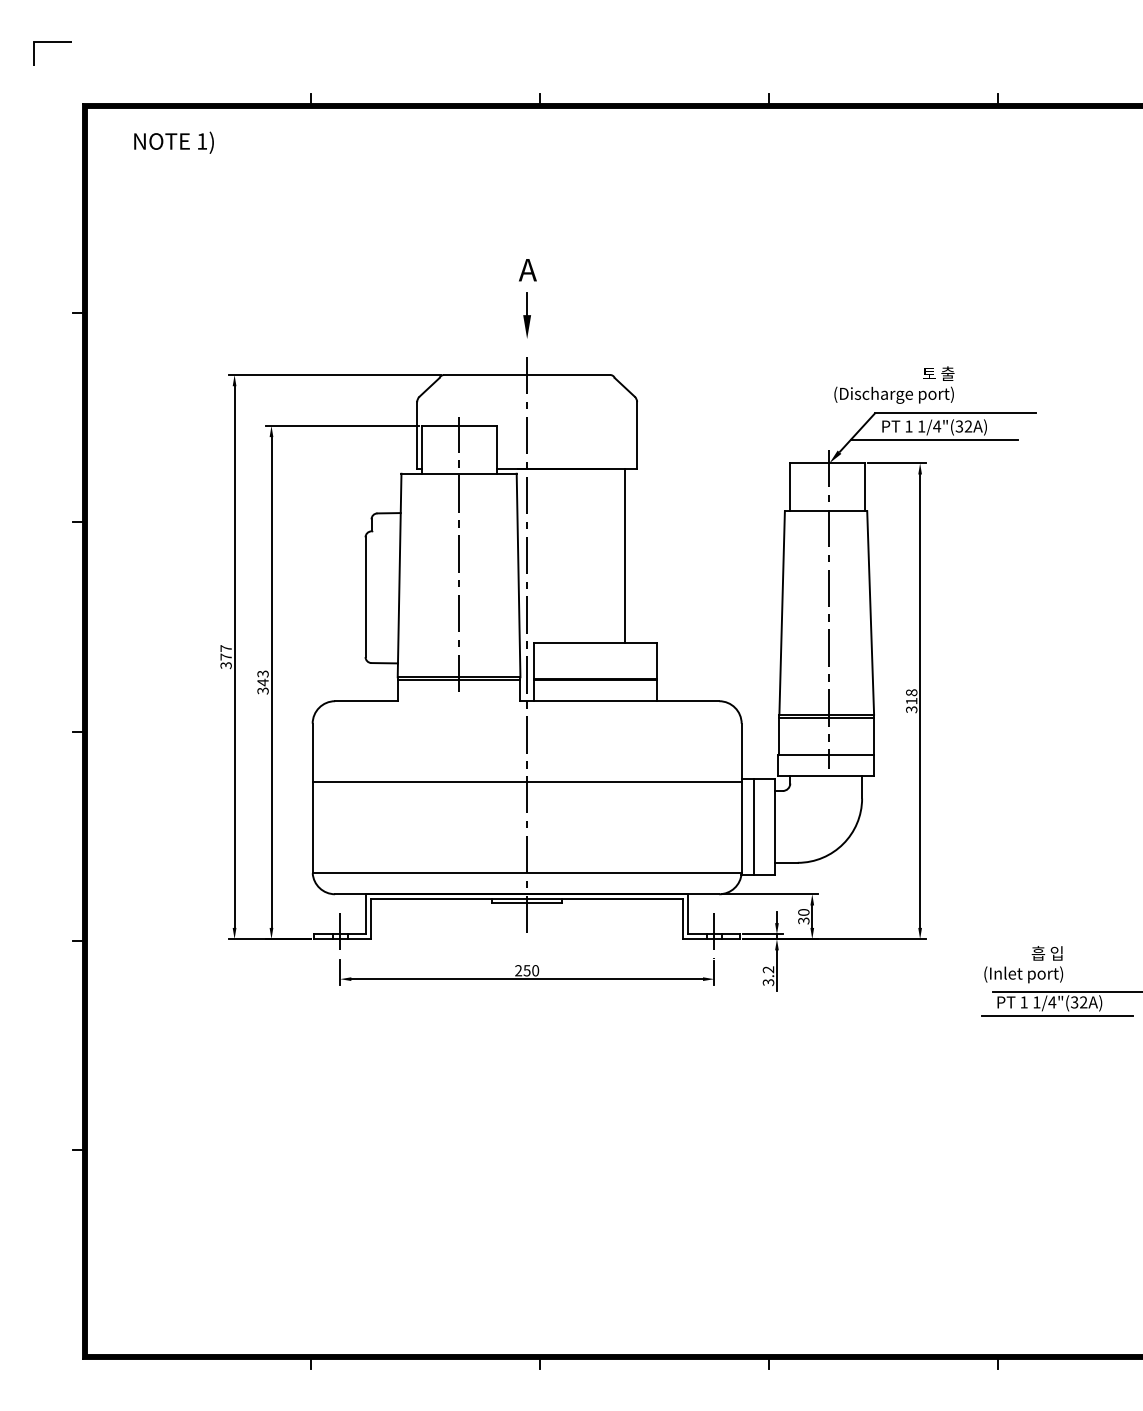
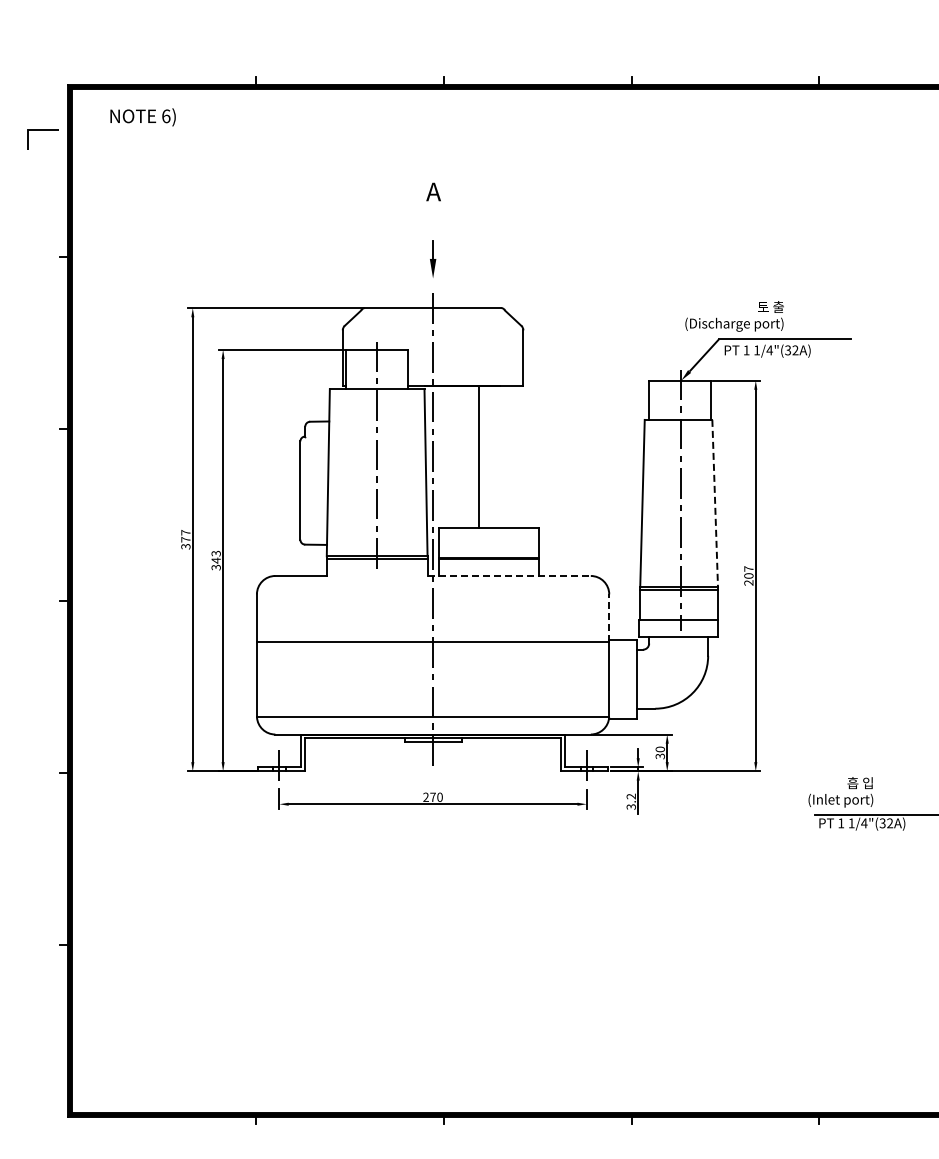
line: (51, 43) -> (42, 130), moved
text: (202, 141) -> (166, 116), 1) -> 6)
text: (527, 269) -> (433, 191), moved
line: (934, 440) -> (767, 361), removed
line: (625, 555) -> (478, 456), moved
line: (871, 612) -> (715, 503), solid -> dashed
line: (620, 700) -> (509, 575), solid -> dashed
text: (911, 700) -> (748, 575), 318 -> 207
line: (741, 752) -> (609, 618), solid -> dashed
line: (754, 826) -> (619, 678), removed
text: (526, 969) -> (432, 796), 250 -> 270
line: (1057, 1016) -> (868, 834), removed

